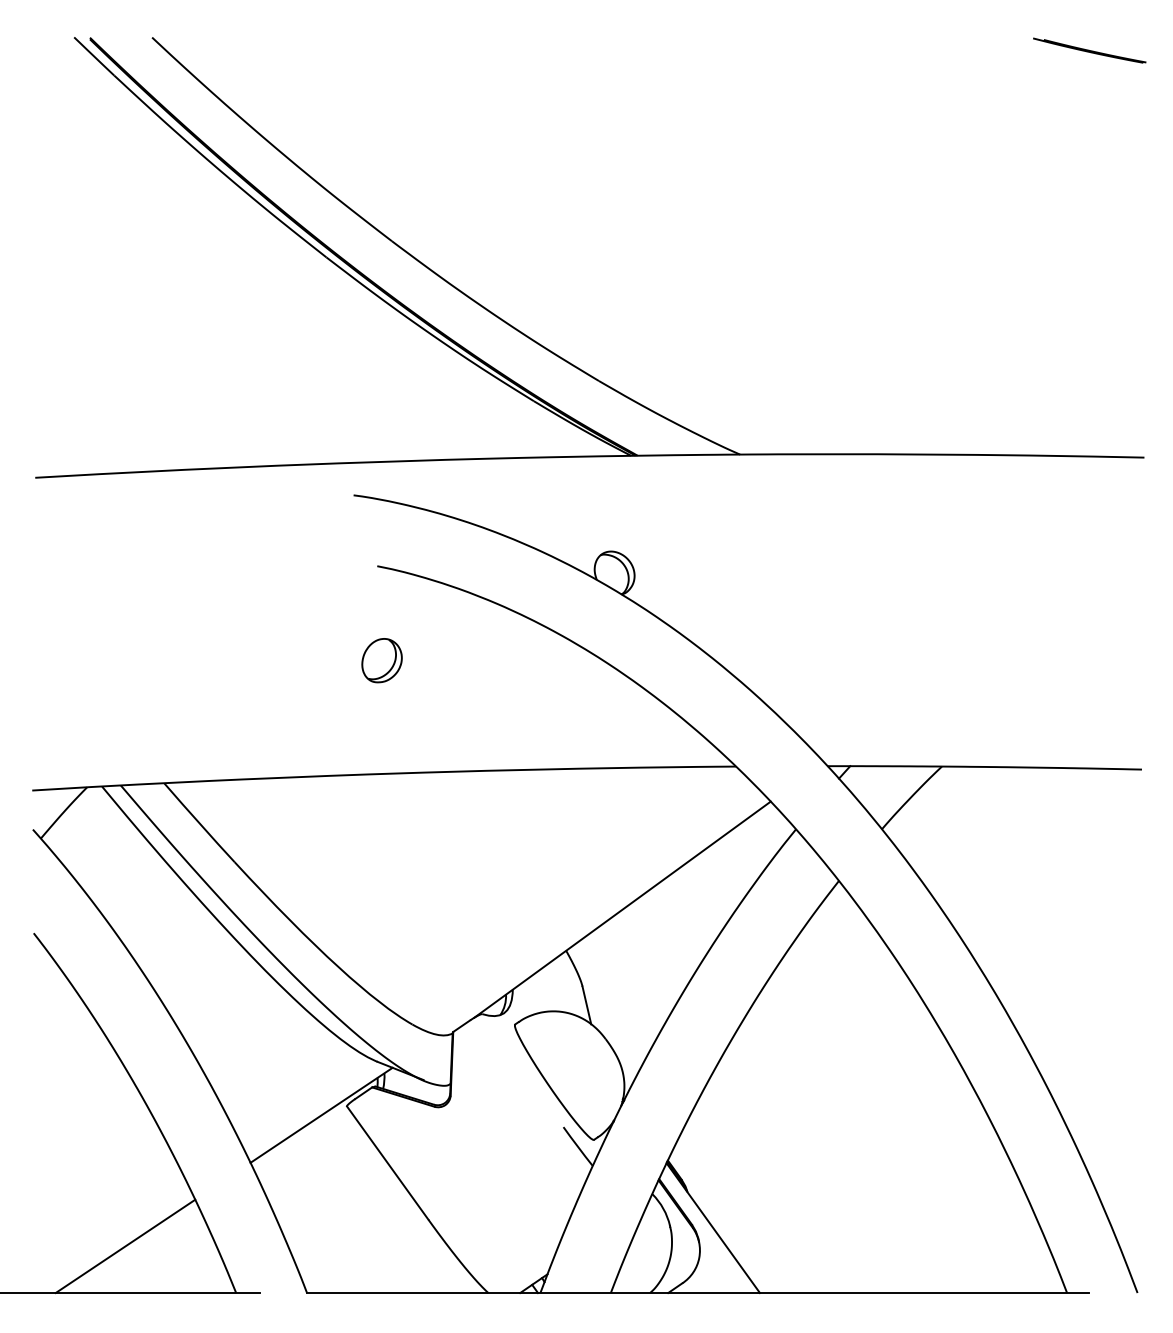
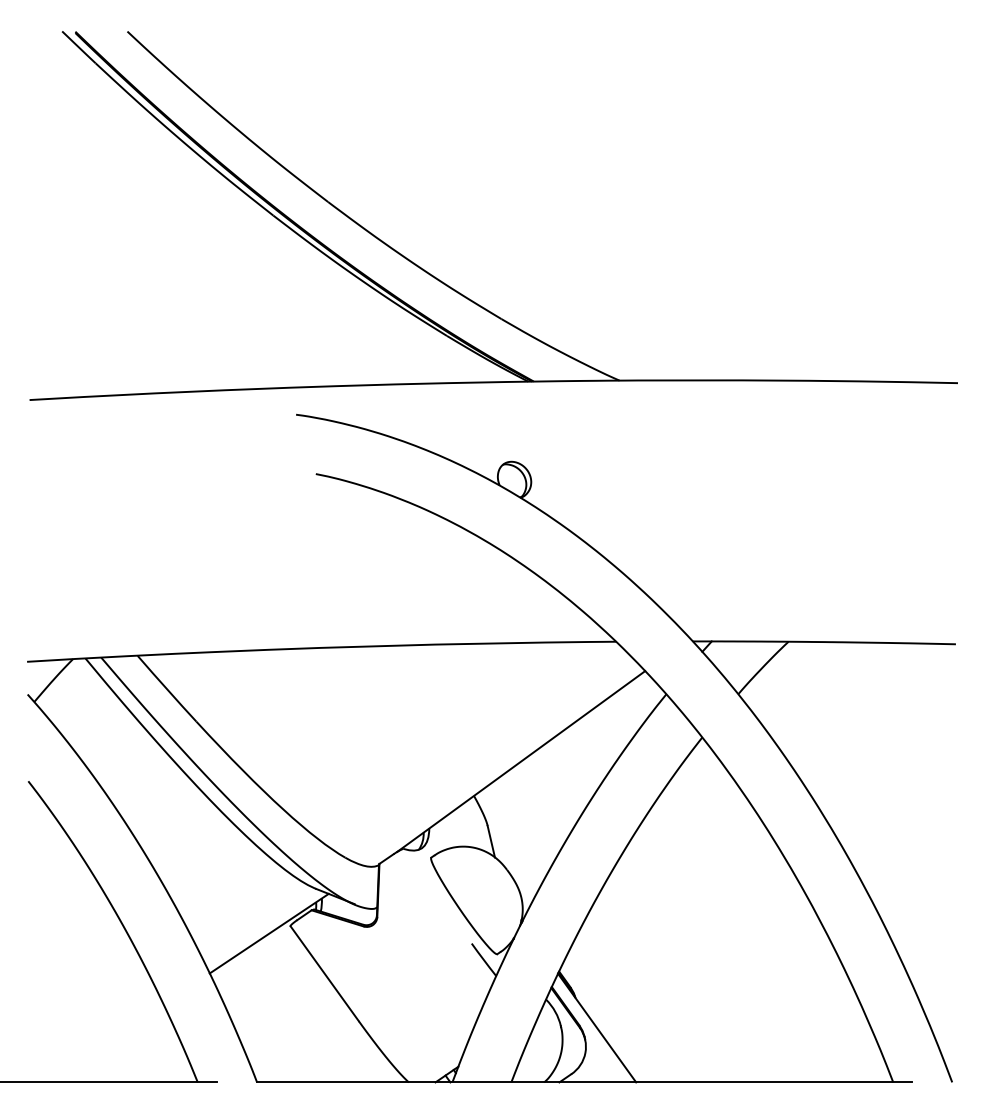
line: (1089, 50) -> (912, 42), removed
part: (381, 660) -> (319, 552), removed
line: (125, 1246) -> (105, 1043), removed

